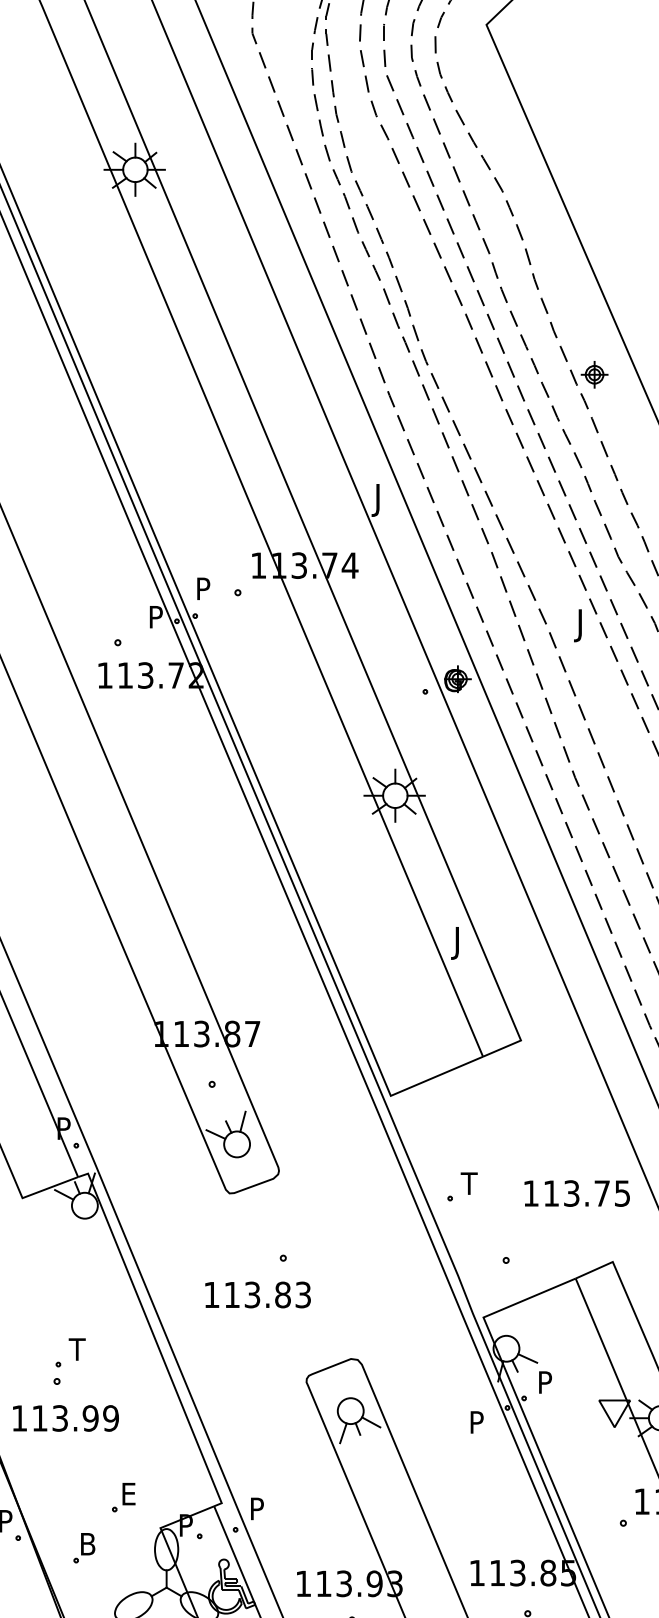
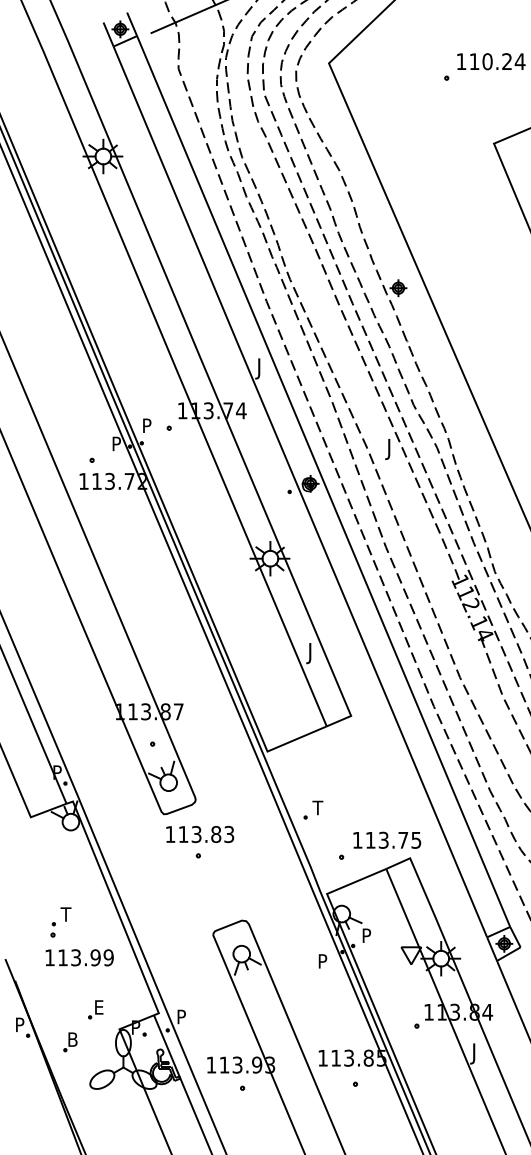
text: (577, 1192) -> (387, 839), moved
text: (258, 1294) -> (200, 834), moved
text: (65, 1417) -> (79, 957), moved

